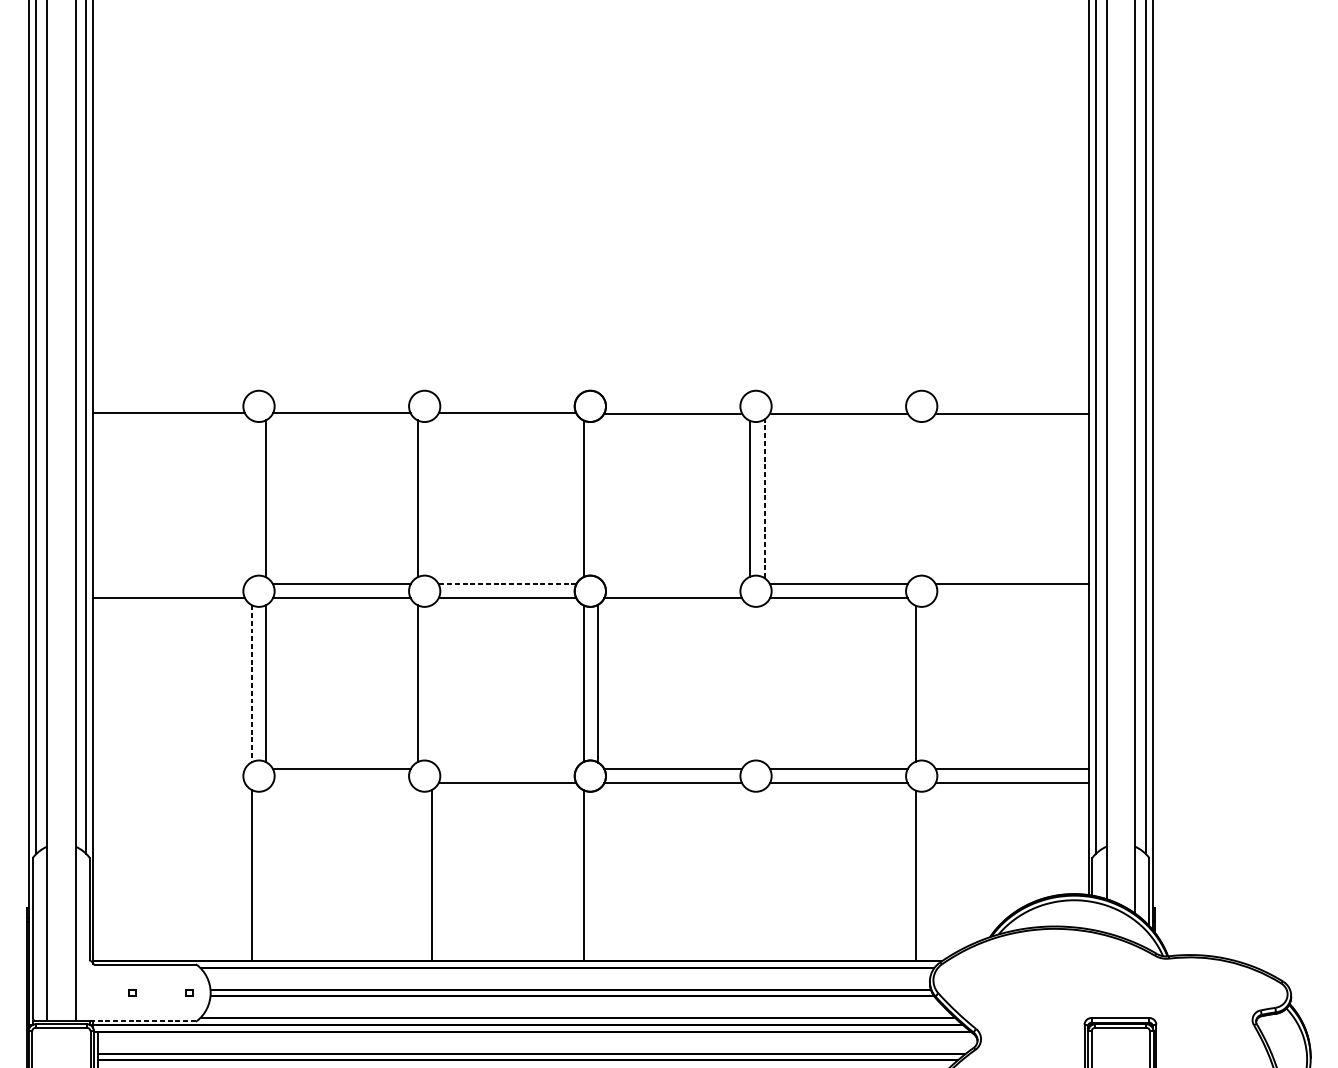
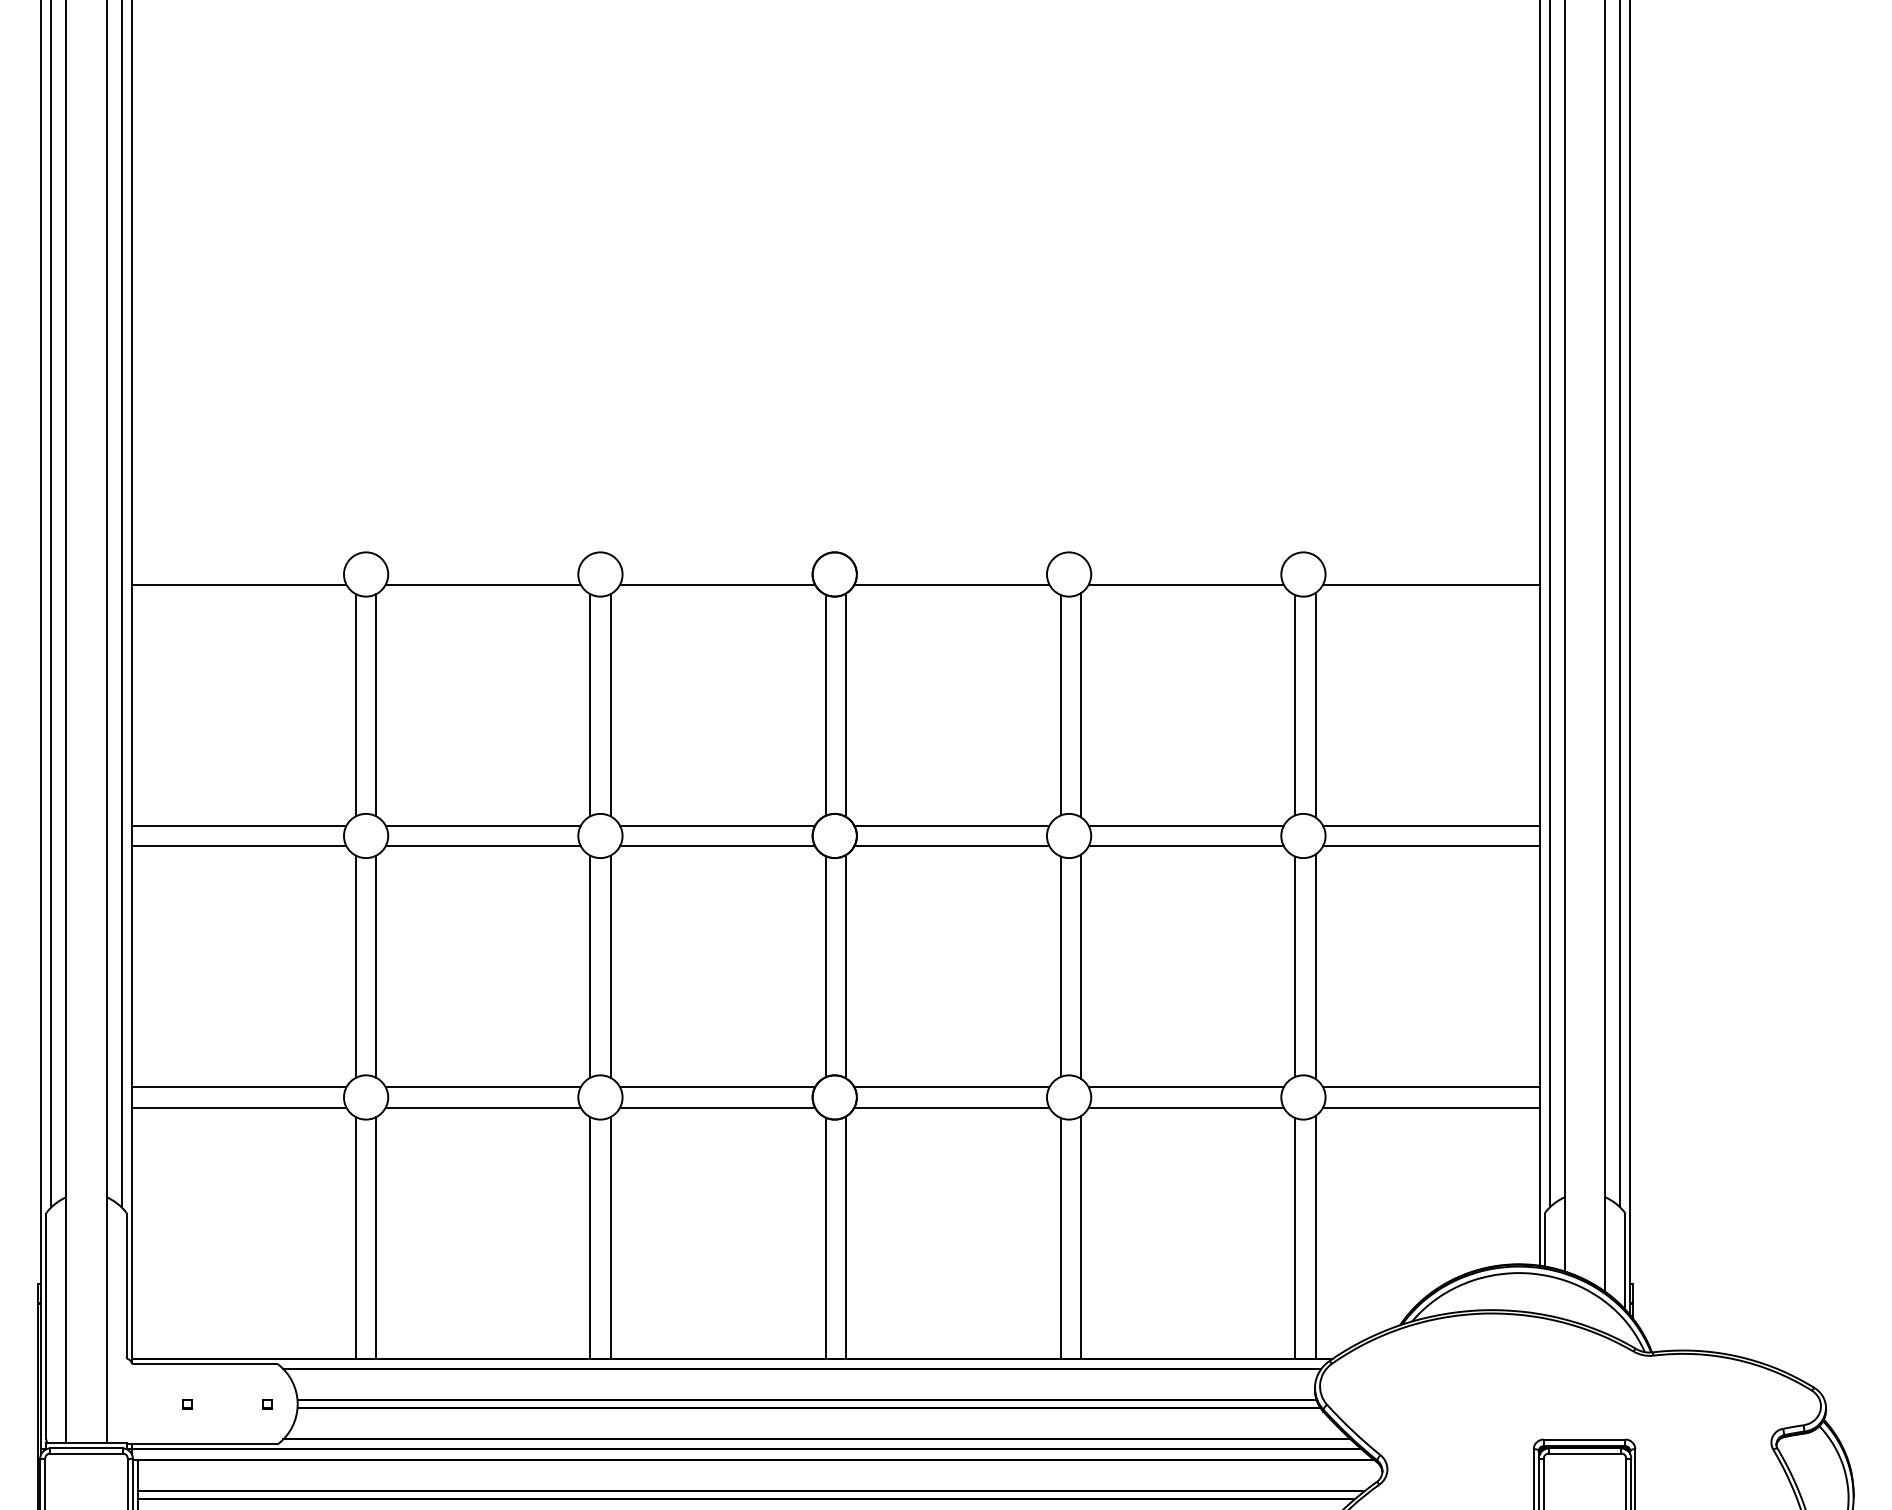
line: (597, 498) -> (845, 704), added
line: (764, 498) -> (1081, 704), dashed -> solid
line: (252, 499) -> (356, 705), added
line: (431, 499) -> (610, 705), added
line: (916, 499) -> (1295, 705), added
line: (930, 499) -> (1315, 705), added
line: (168, 583) -> (238, 825), added
line: (507, 583) -> (717, 825), dashed -> solid
line: (672, 583) -> (951, 825), added
line: (1012, 598) -> (1431, 846), added
line: (431, 683) -> (610, 966), added
line: (750, 683) -> (1061, 966), added
line: (764, 683) -> (1081, 966), added
line: (930, 683) -> (1315, 966), added
line: (252, 684) -> (356, 967), dashed -> solid
line: (168, 769) -> (238, 1087), added
line: (507, 769) -> (717, 1087), added
line: (168, 783) -> (238, 1107), added
line: (341, 783) -> (482, 1107), added
line: (266, 875) -> (376, 1237), added
line: (417, 875) -> (590, 1237), added
line: (597, 875) -> (845, 1237), added
line: (750, 875) -> (1061, 1238), added
line: (764, 875) -> (1081, 1237), added
line: (930, 875) -> (1315, 1237), added
line: (143, 1021) -> (202, 1444), dashed -> solid

